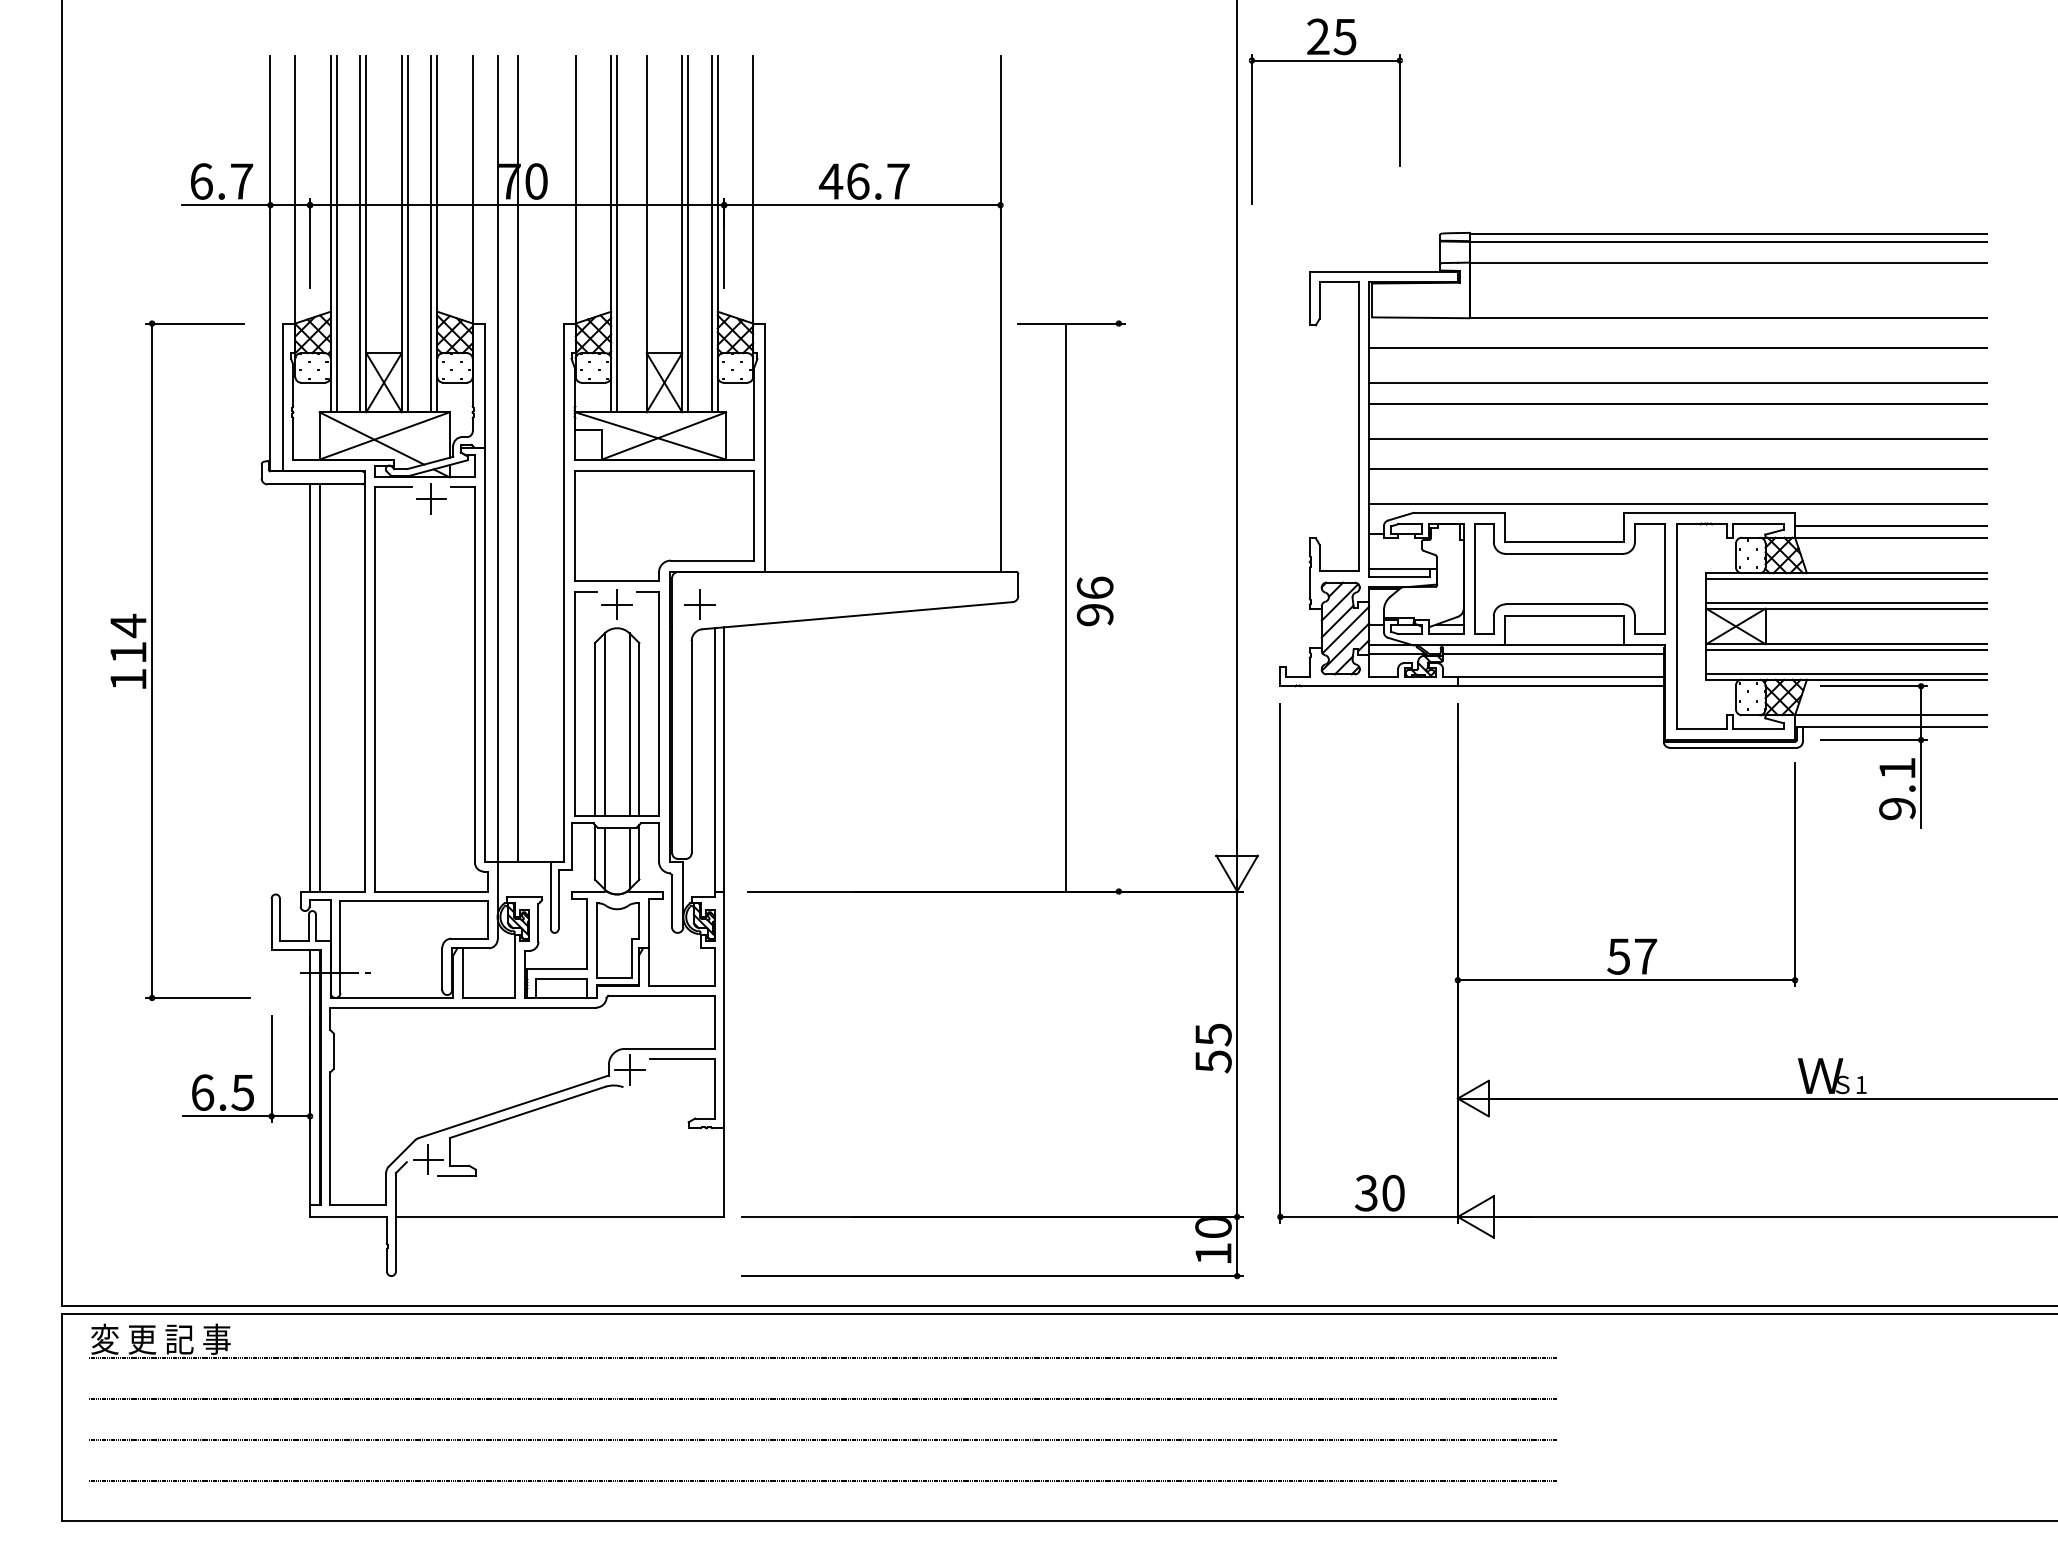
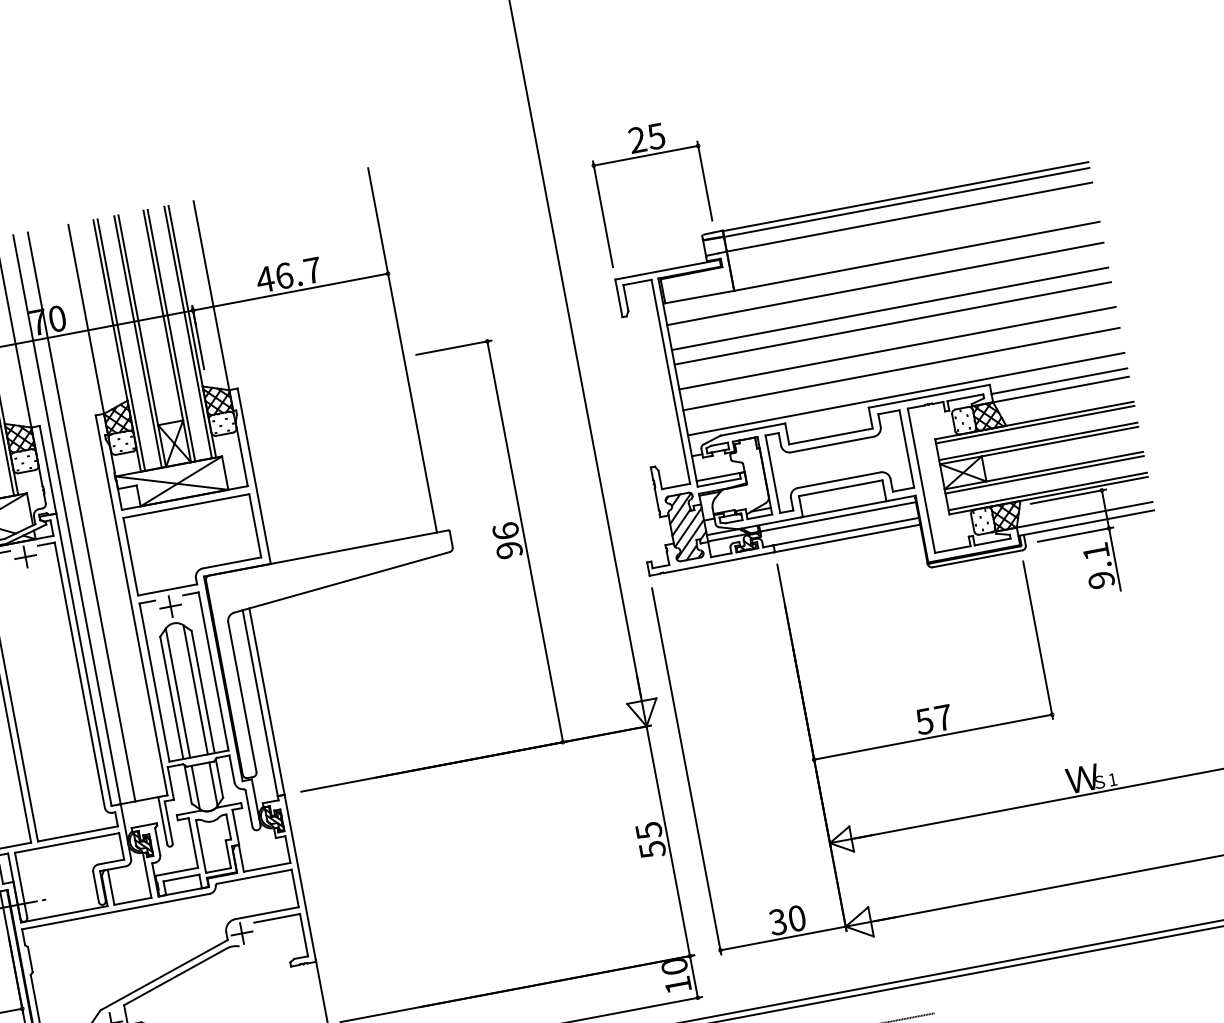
part: (1325, 61) -> (645, 156), moved
line: (640, 233) -> (137, 341), added
part: (699, 604) -> (228, 595), removed
line: (1065, 607) -> (524, 541), moved

